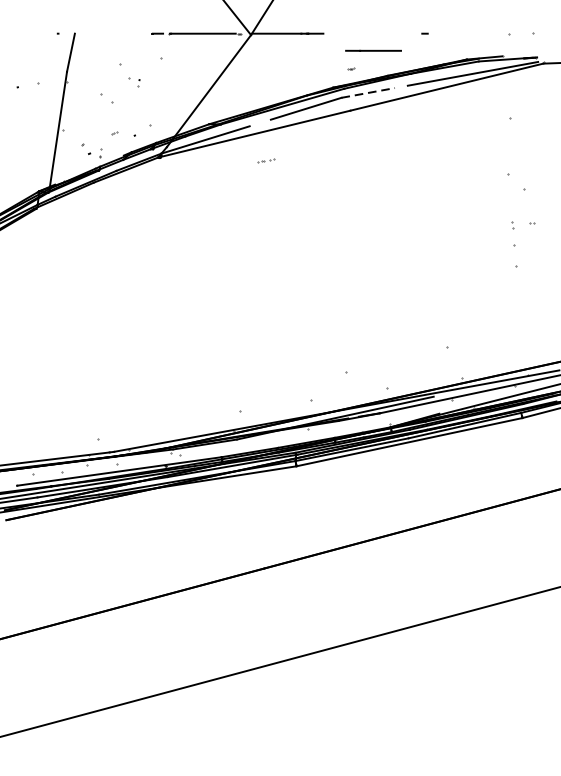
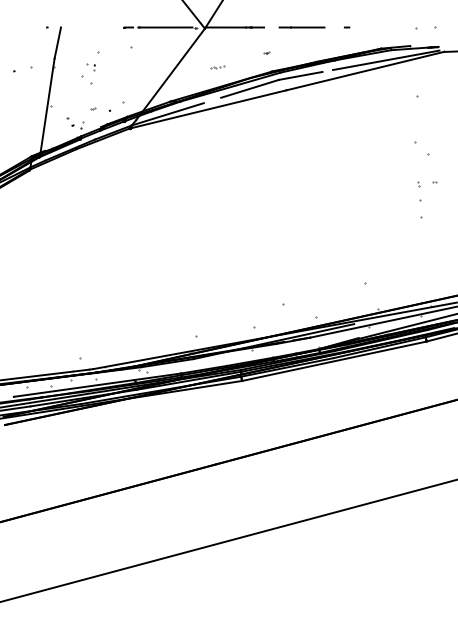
line: (372, 50) -> (301, 27), moved
part: (350, 67) -> (266, 52), moved
part: (134, 82) -> (90, 67), moved
line: (369, 92) -> (301, 75), dashed -> solid
part: (266, 160) -> (217, 67), moved

